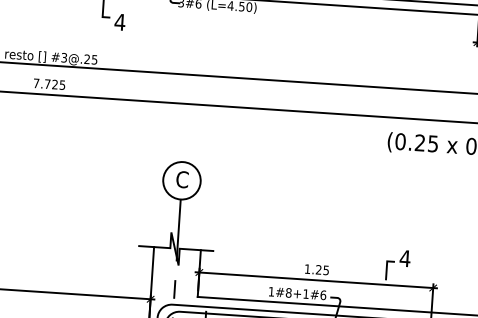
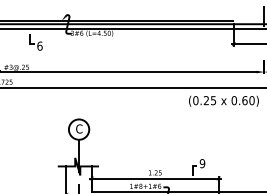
text: (119, 20) -> (39, 45), 4 -> 6
text: (405, 258) -> (202, 163), 4 -> 9

